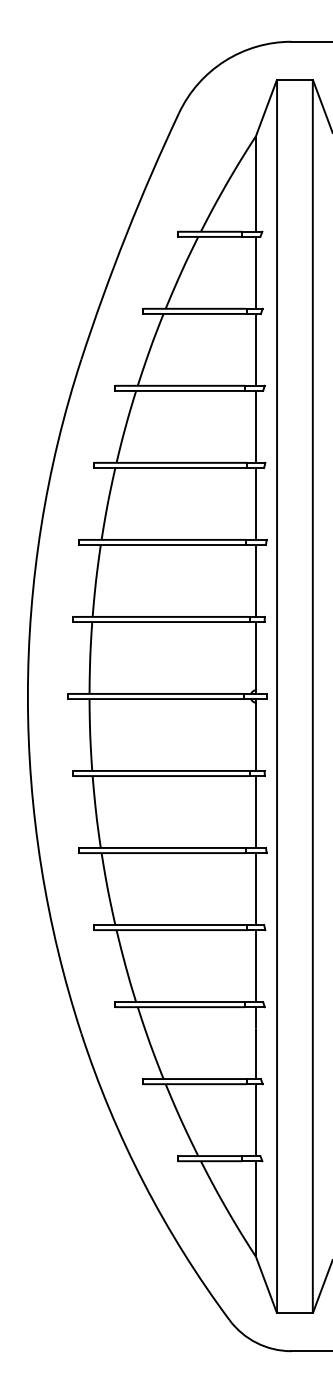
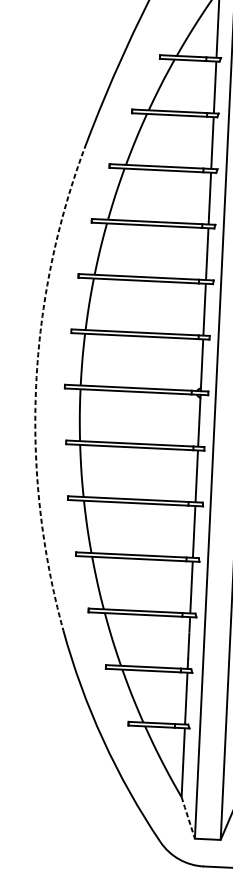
arc: (27, 696) -> (35, 385), solid -> dashed
line: (266, 1285) -> (188, 818), solid -> dashed

